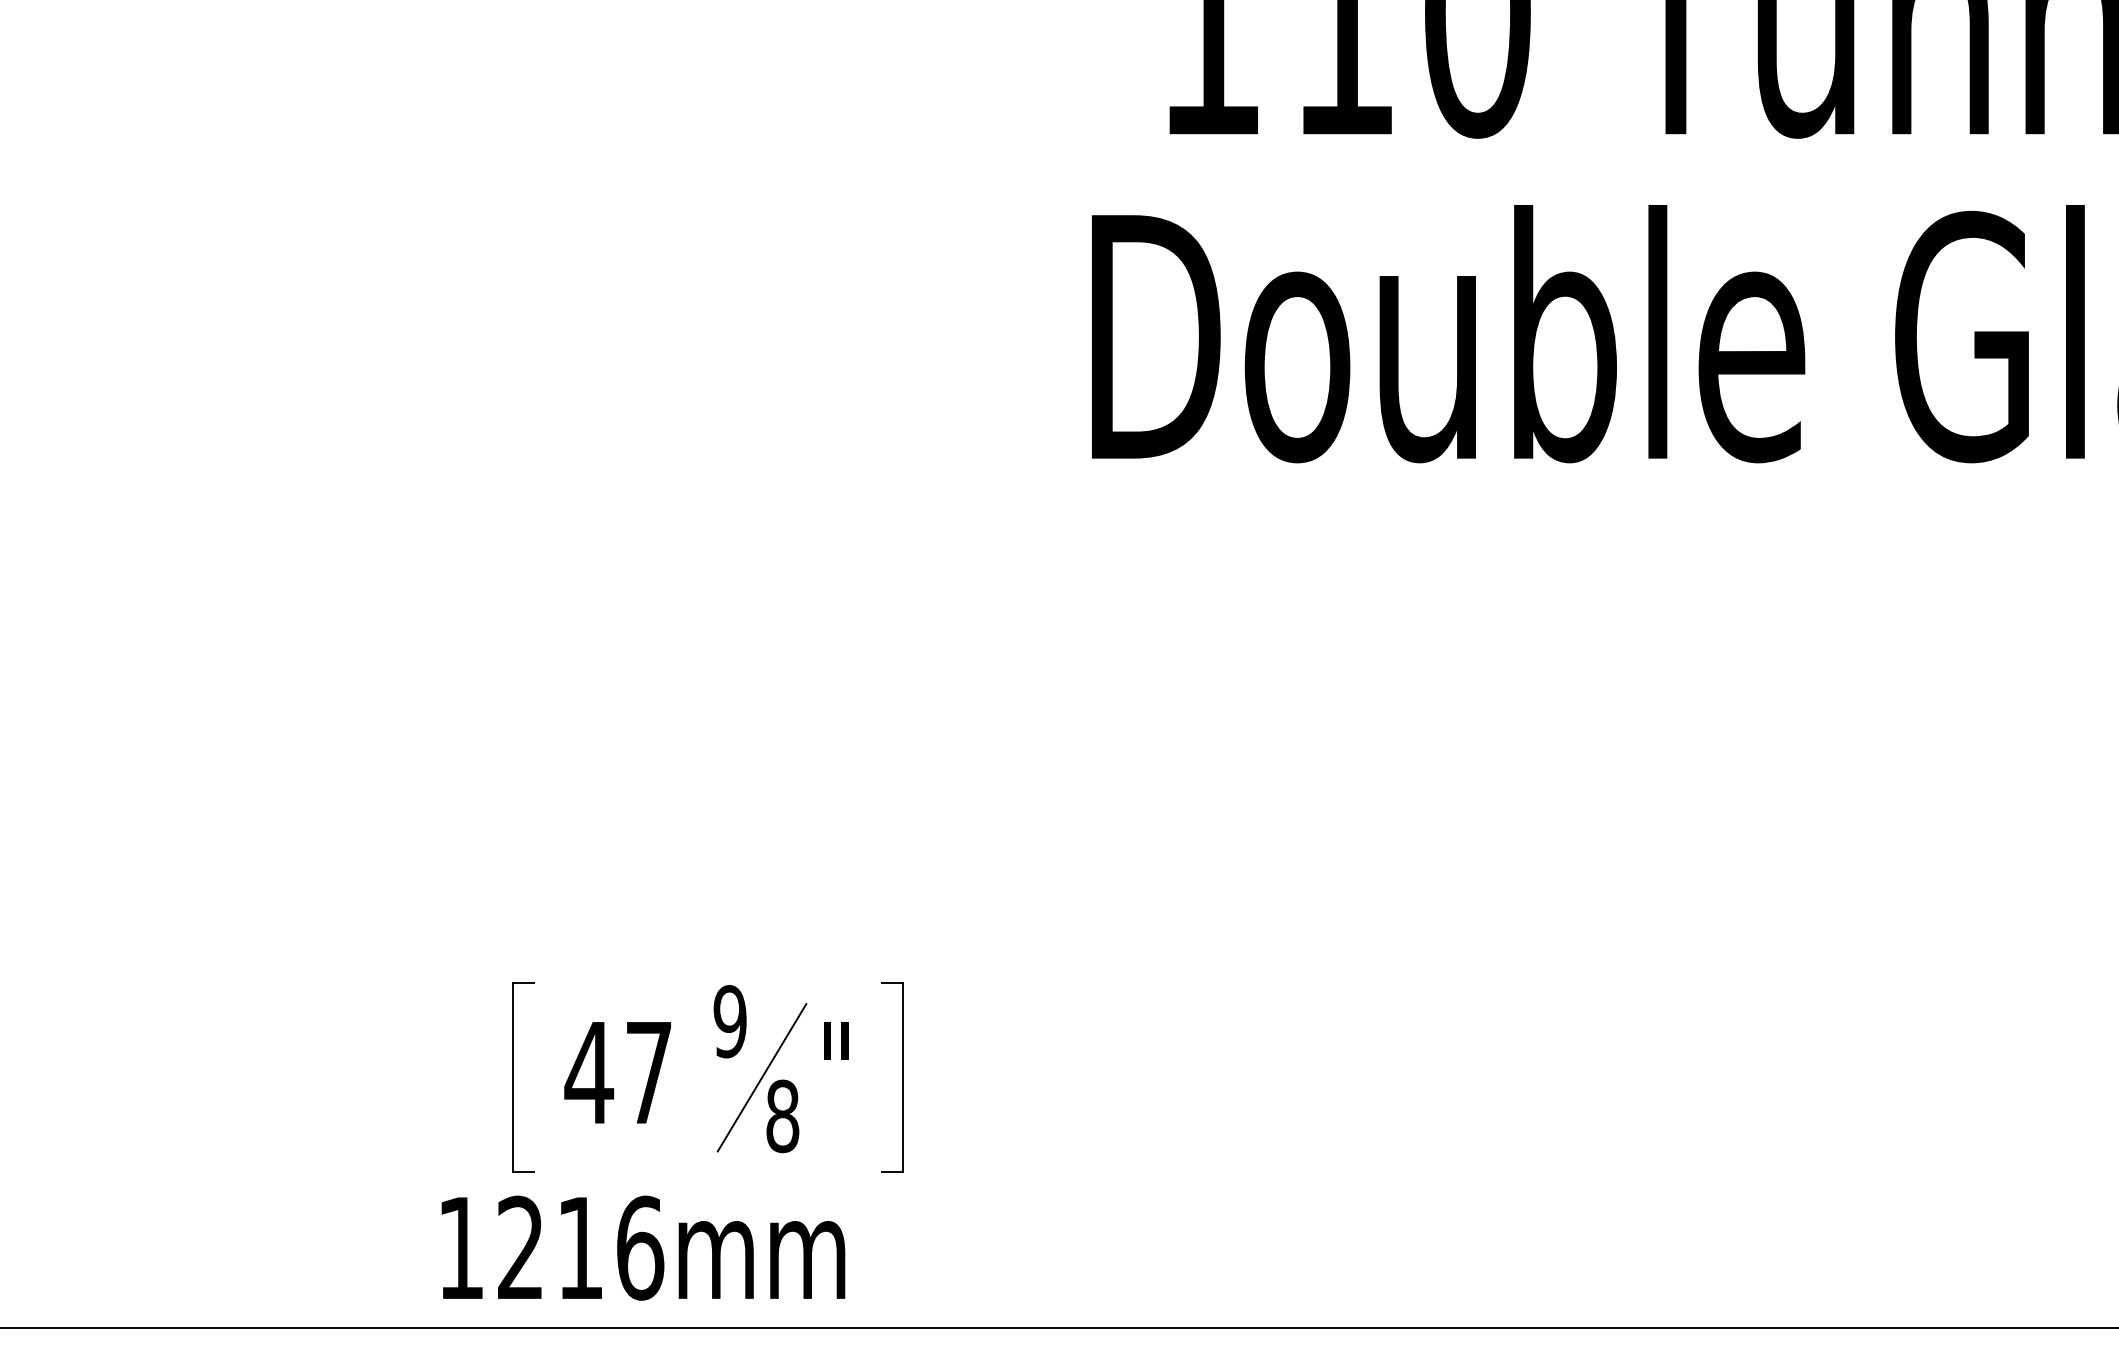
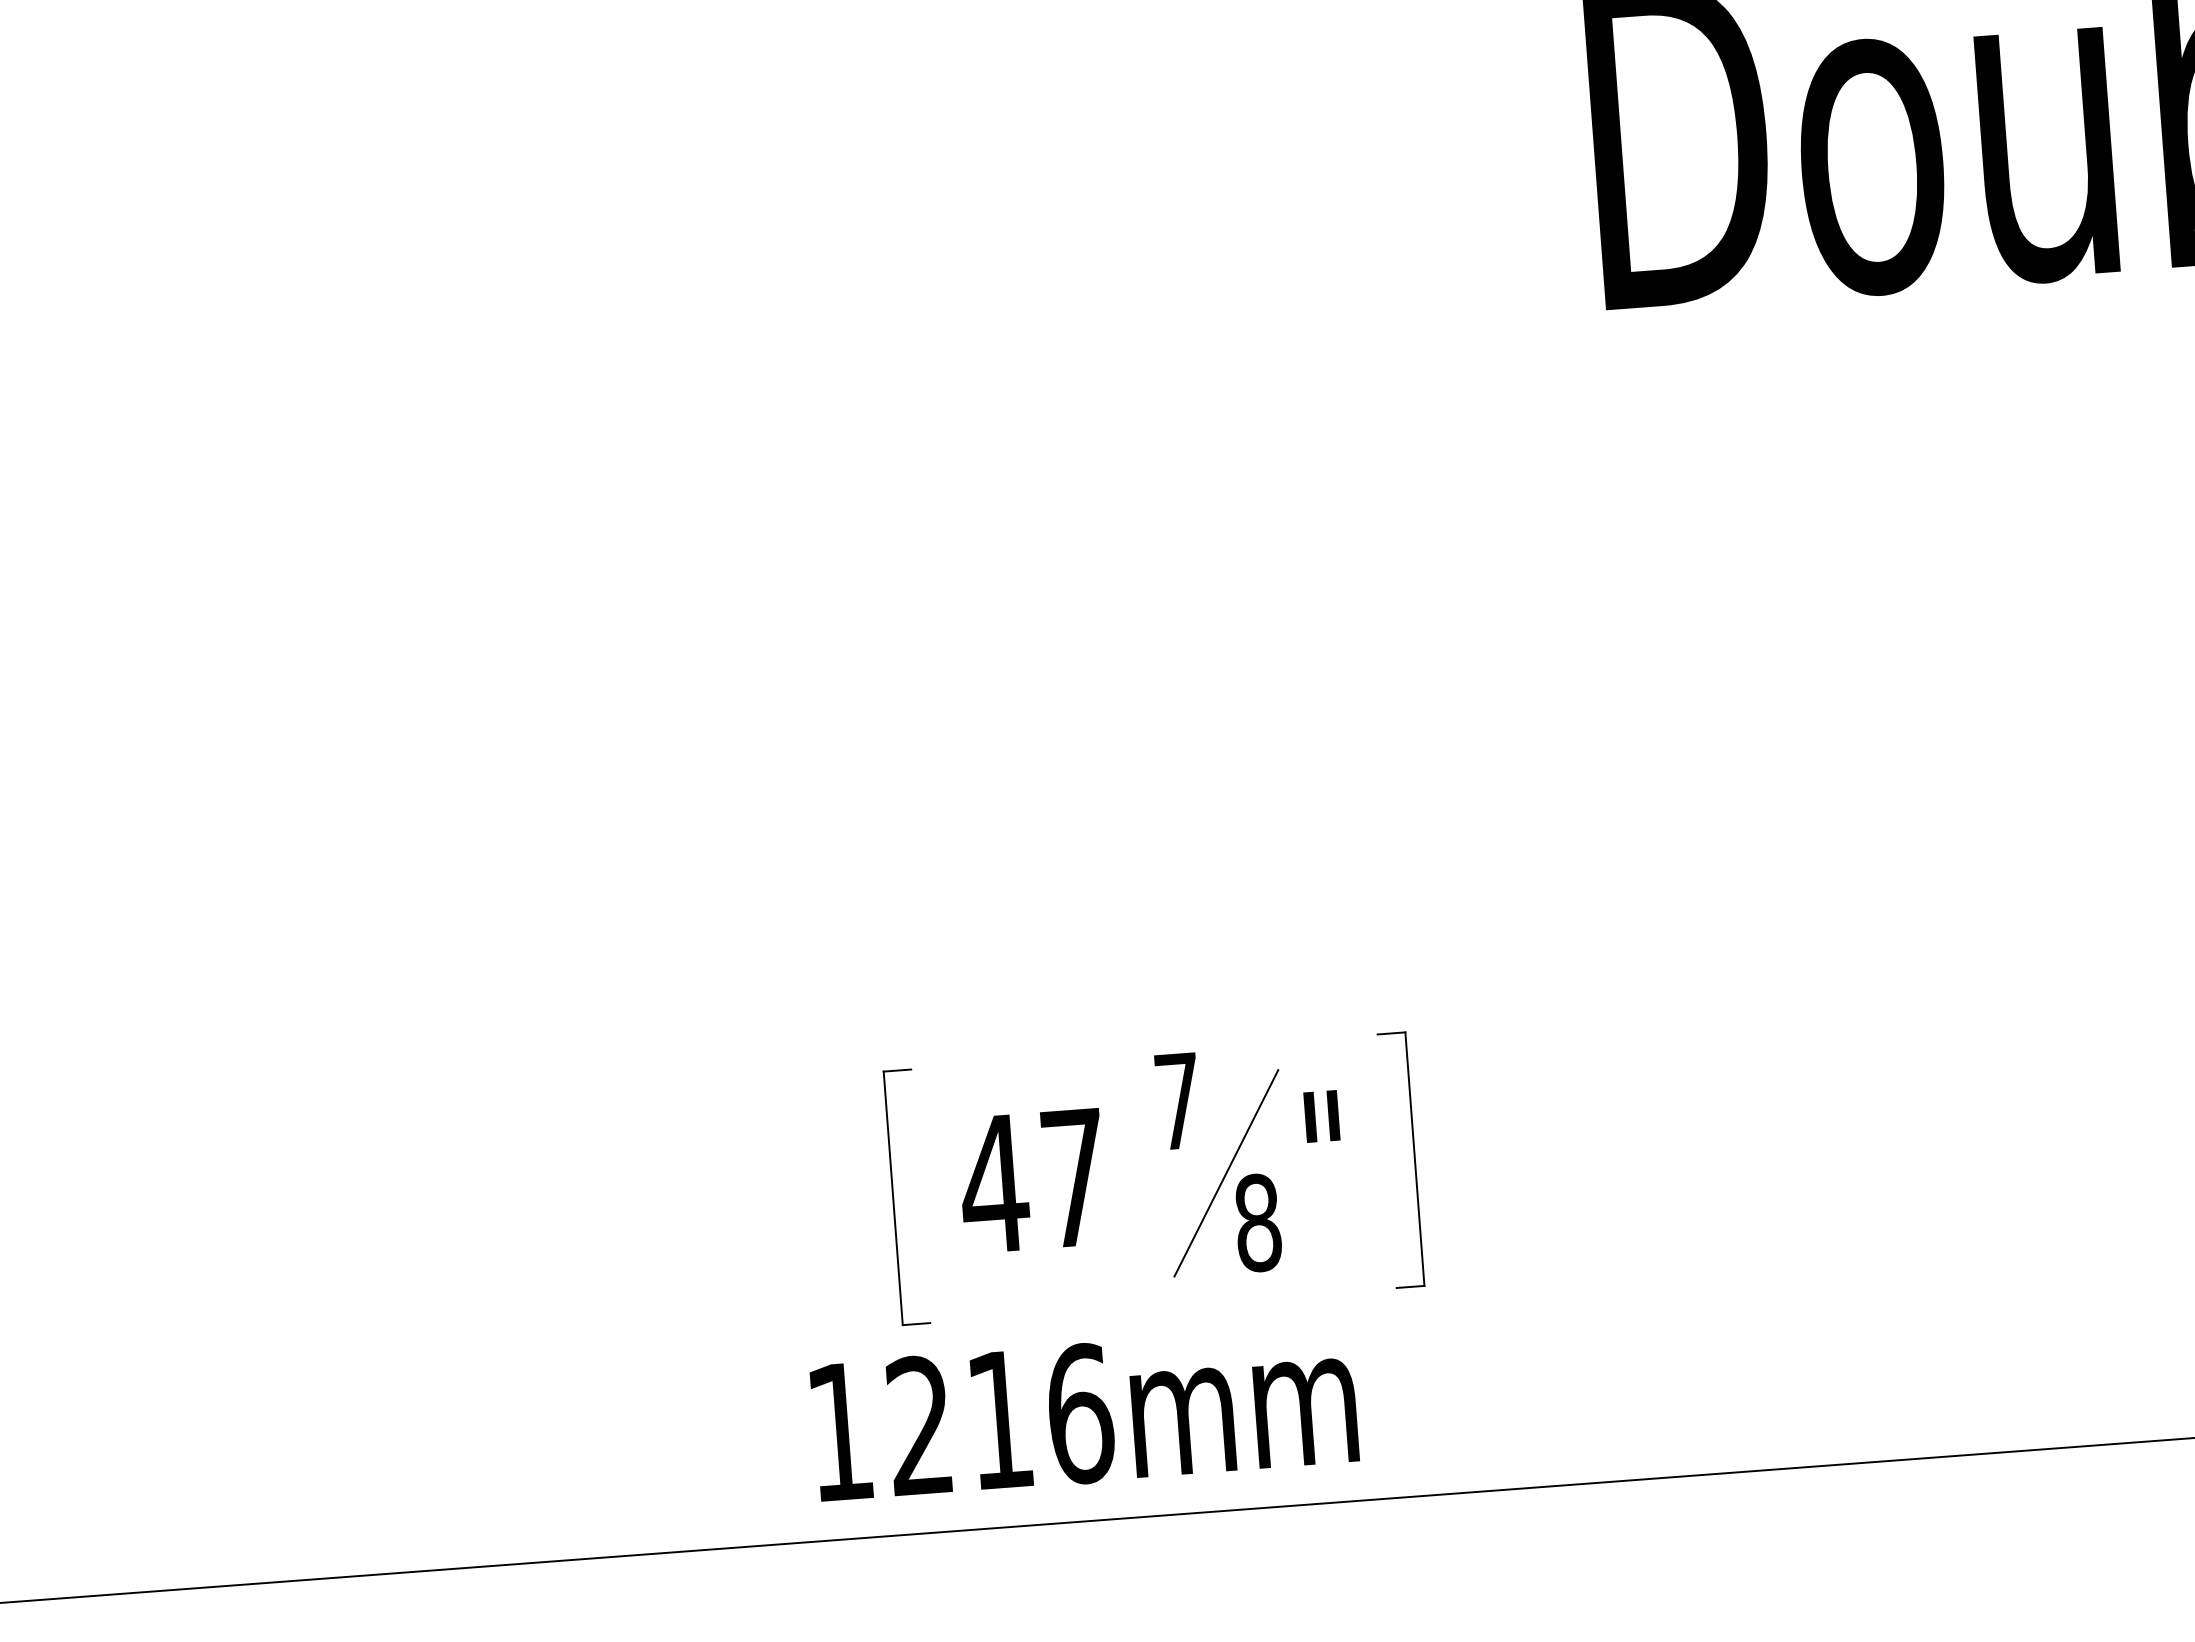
text: (729, 1021) -> (1177, 1101), 9 -> 7

